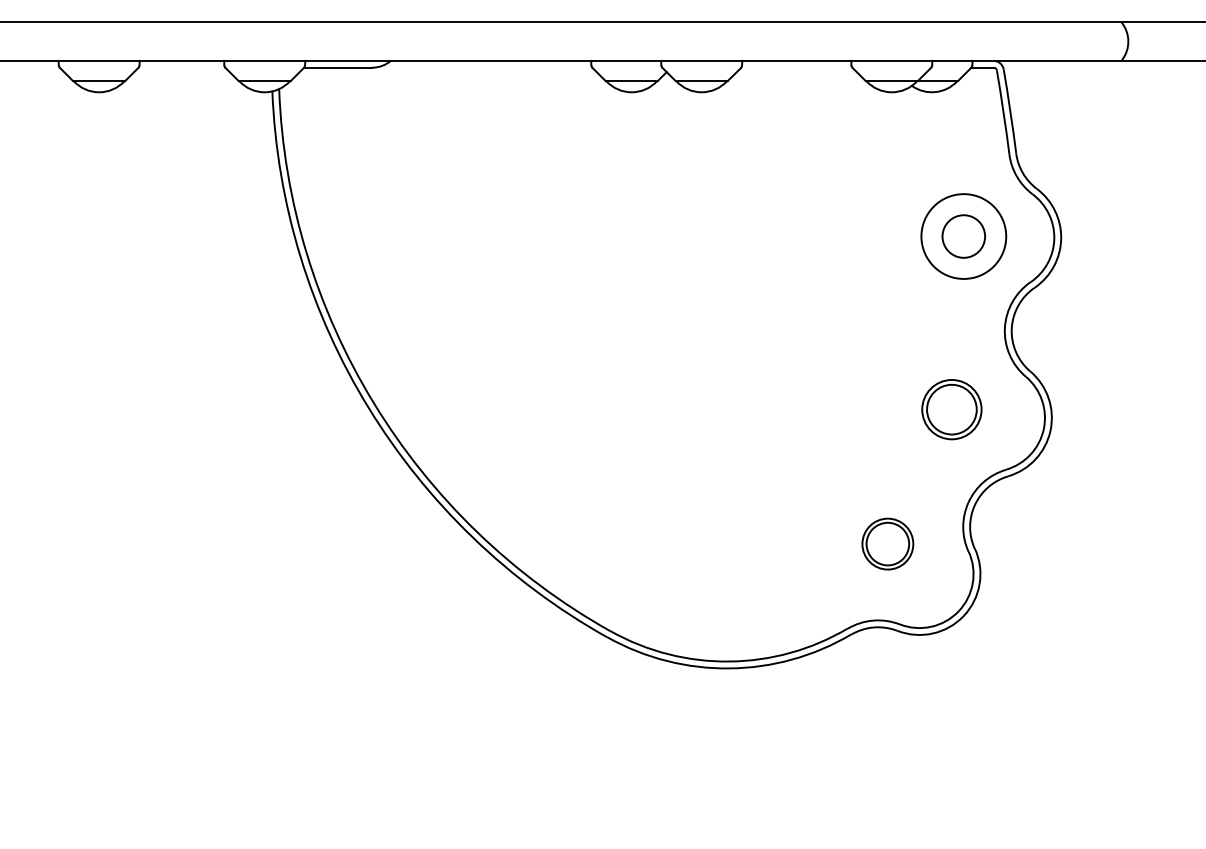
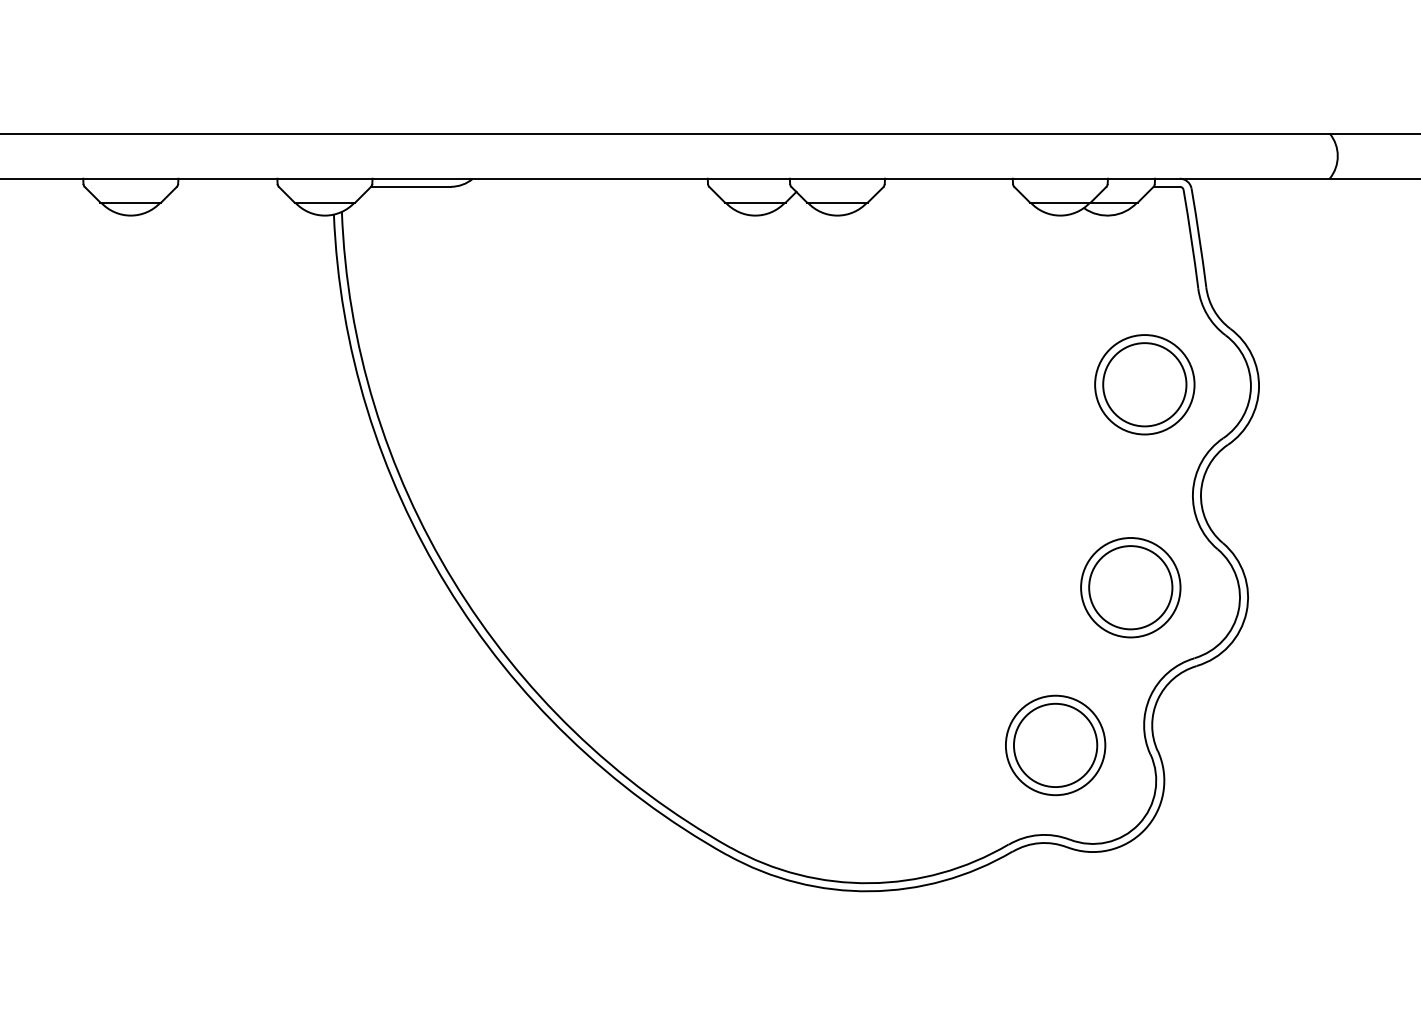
circle: (963, 236) -> (1144, 384), size x1.67
part: (951, 409) -> (1130, 587), size x1.43
part: (887, 544) -> (1055, 745), size x1.67

